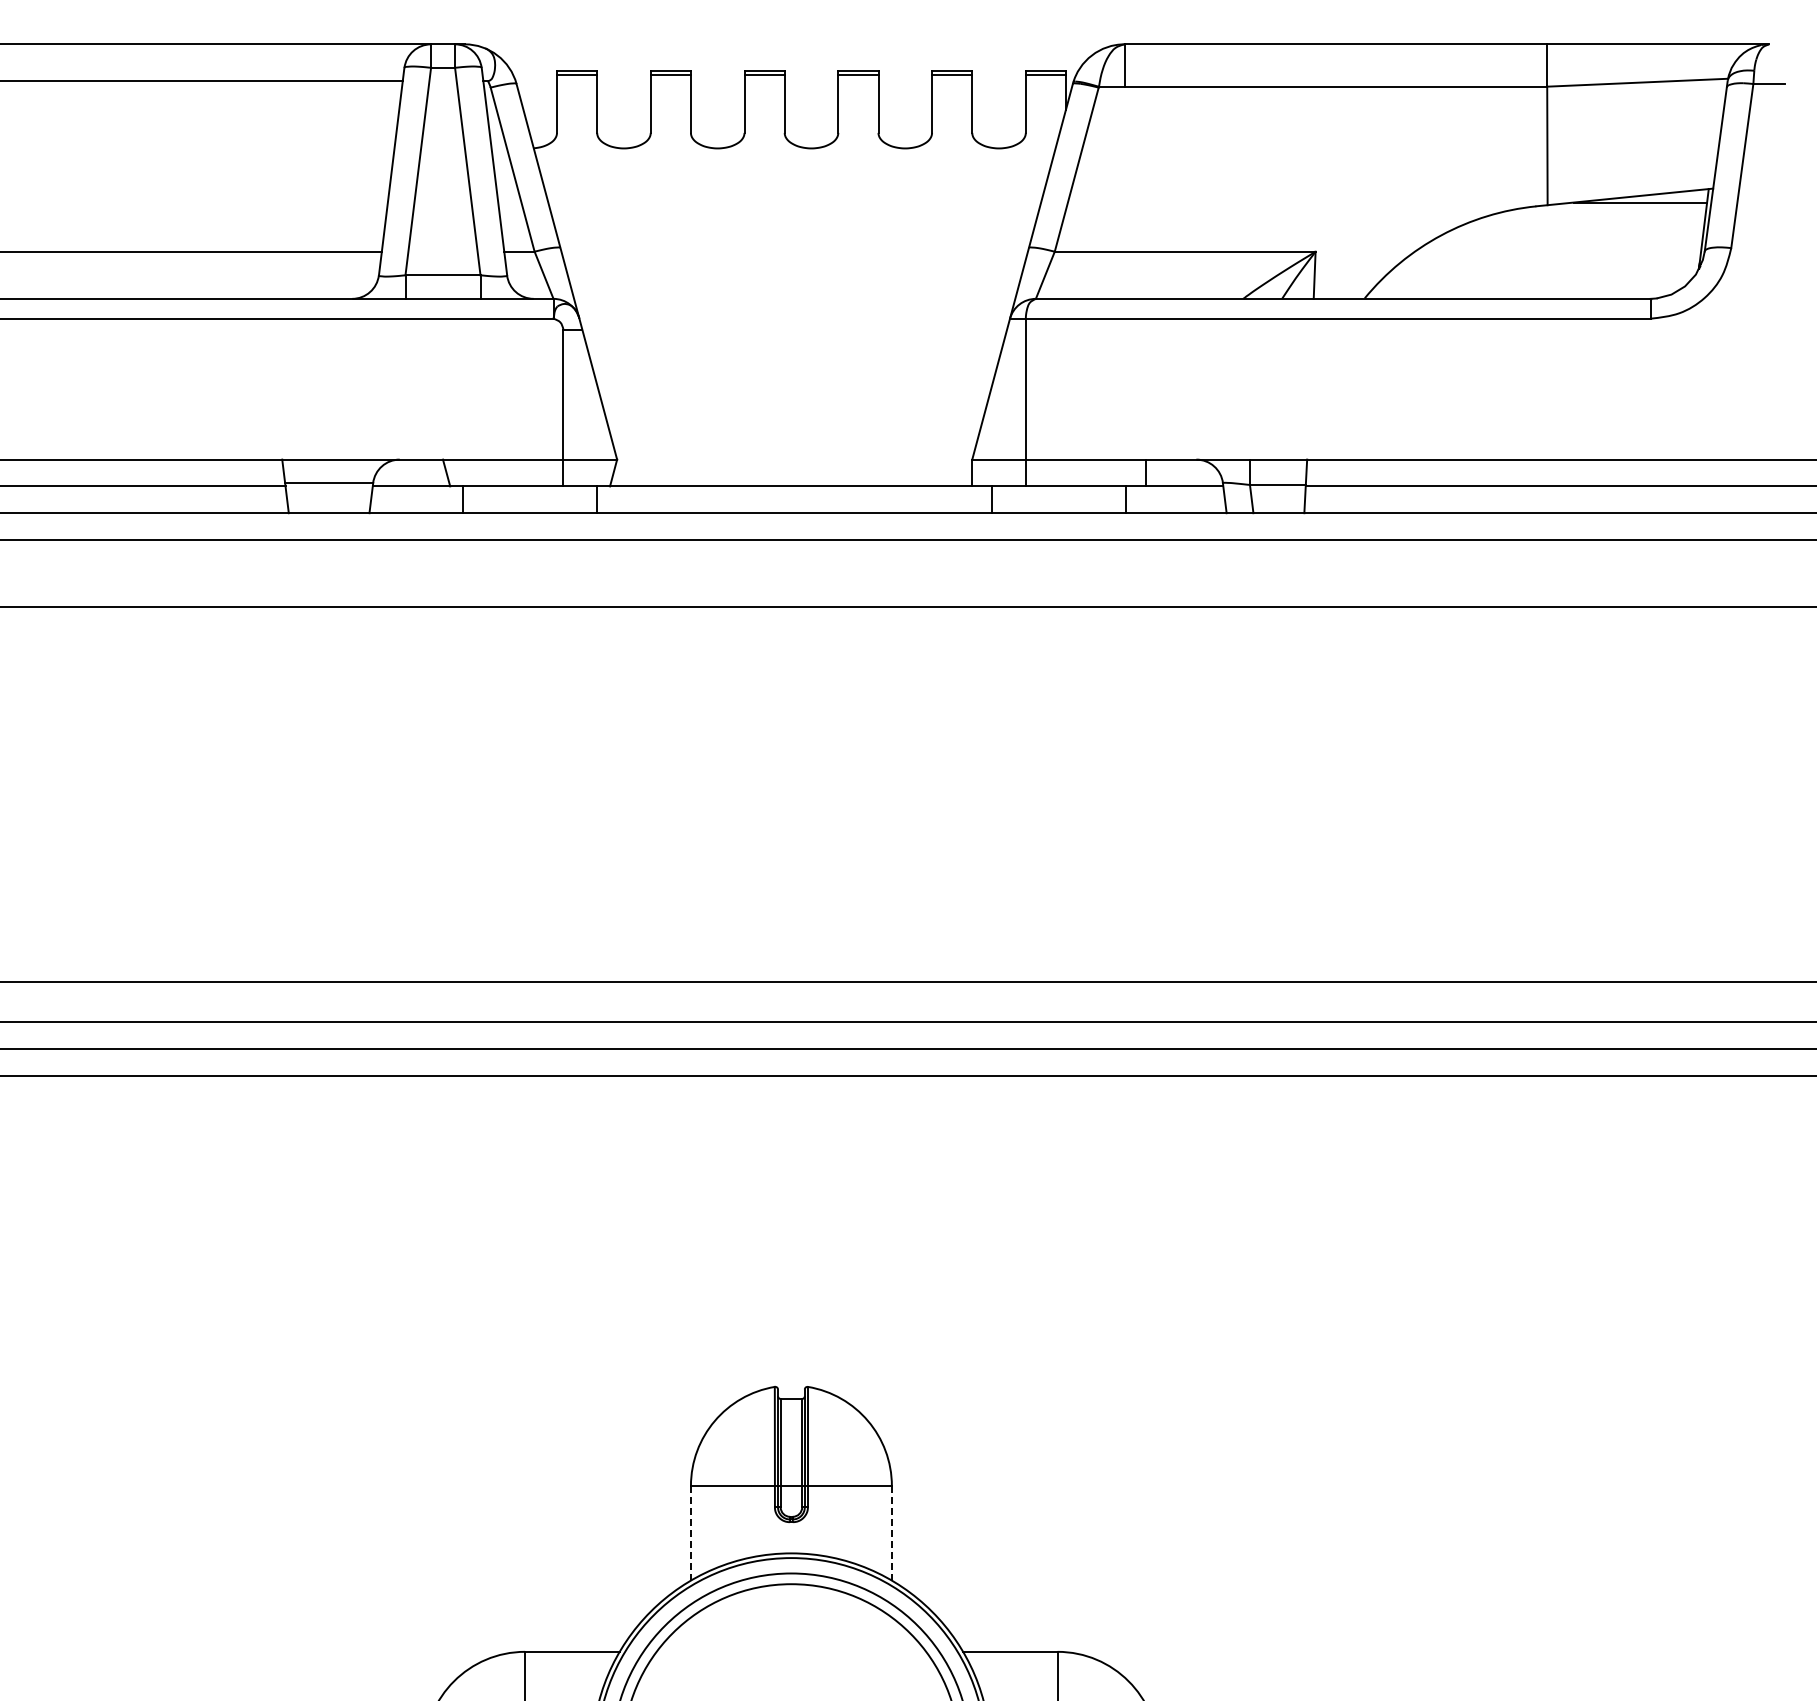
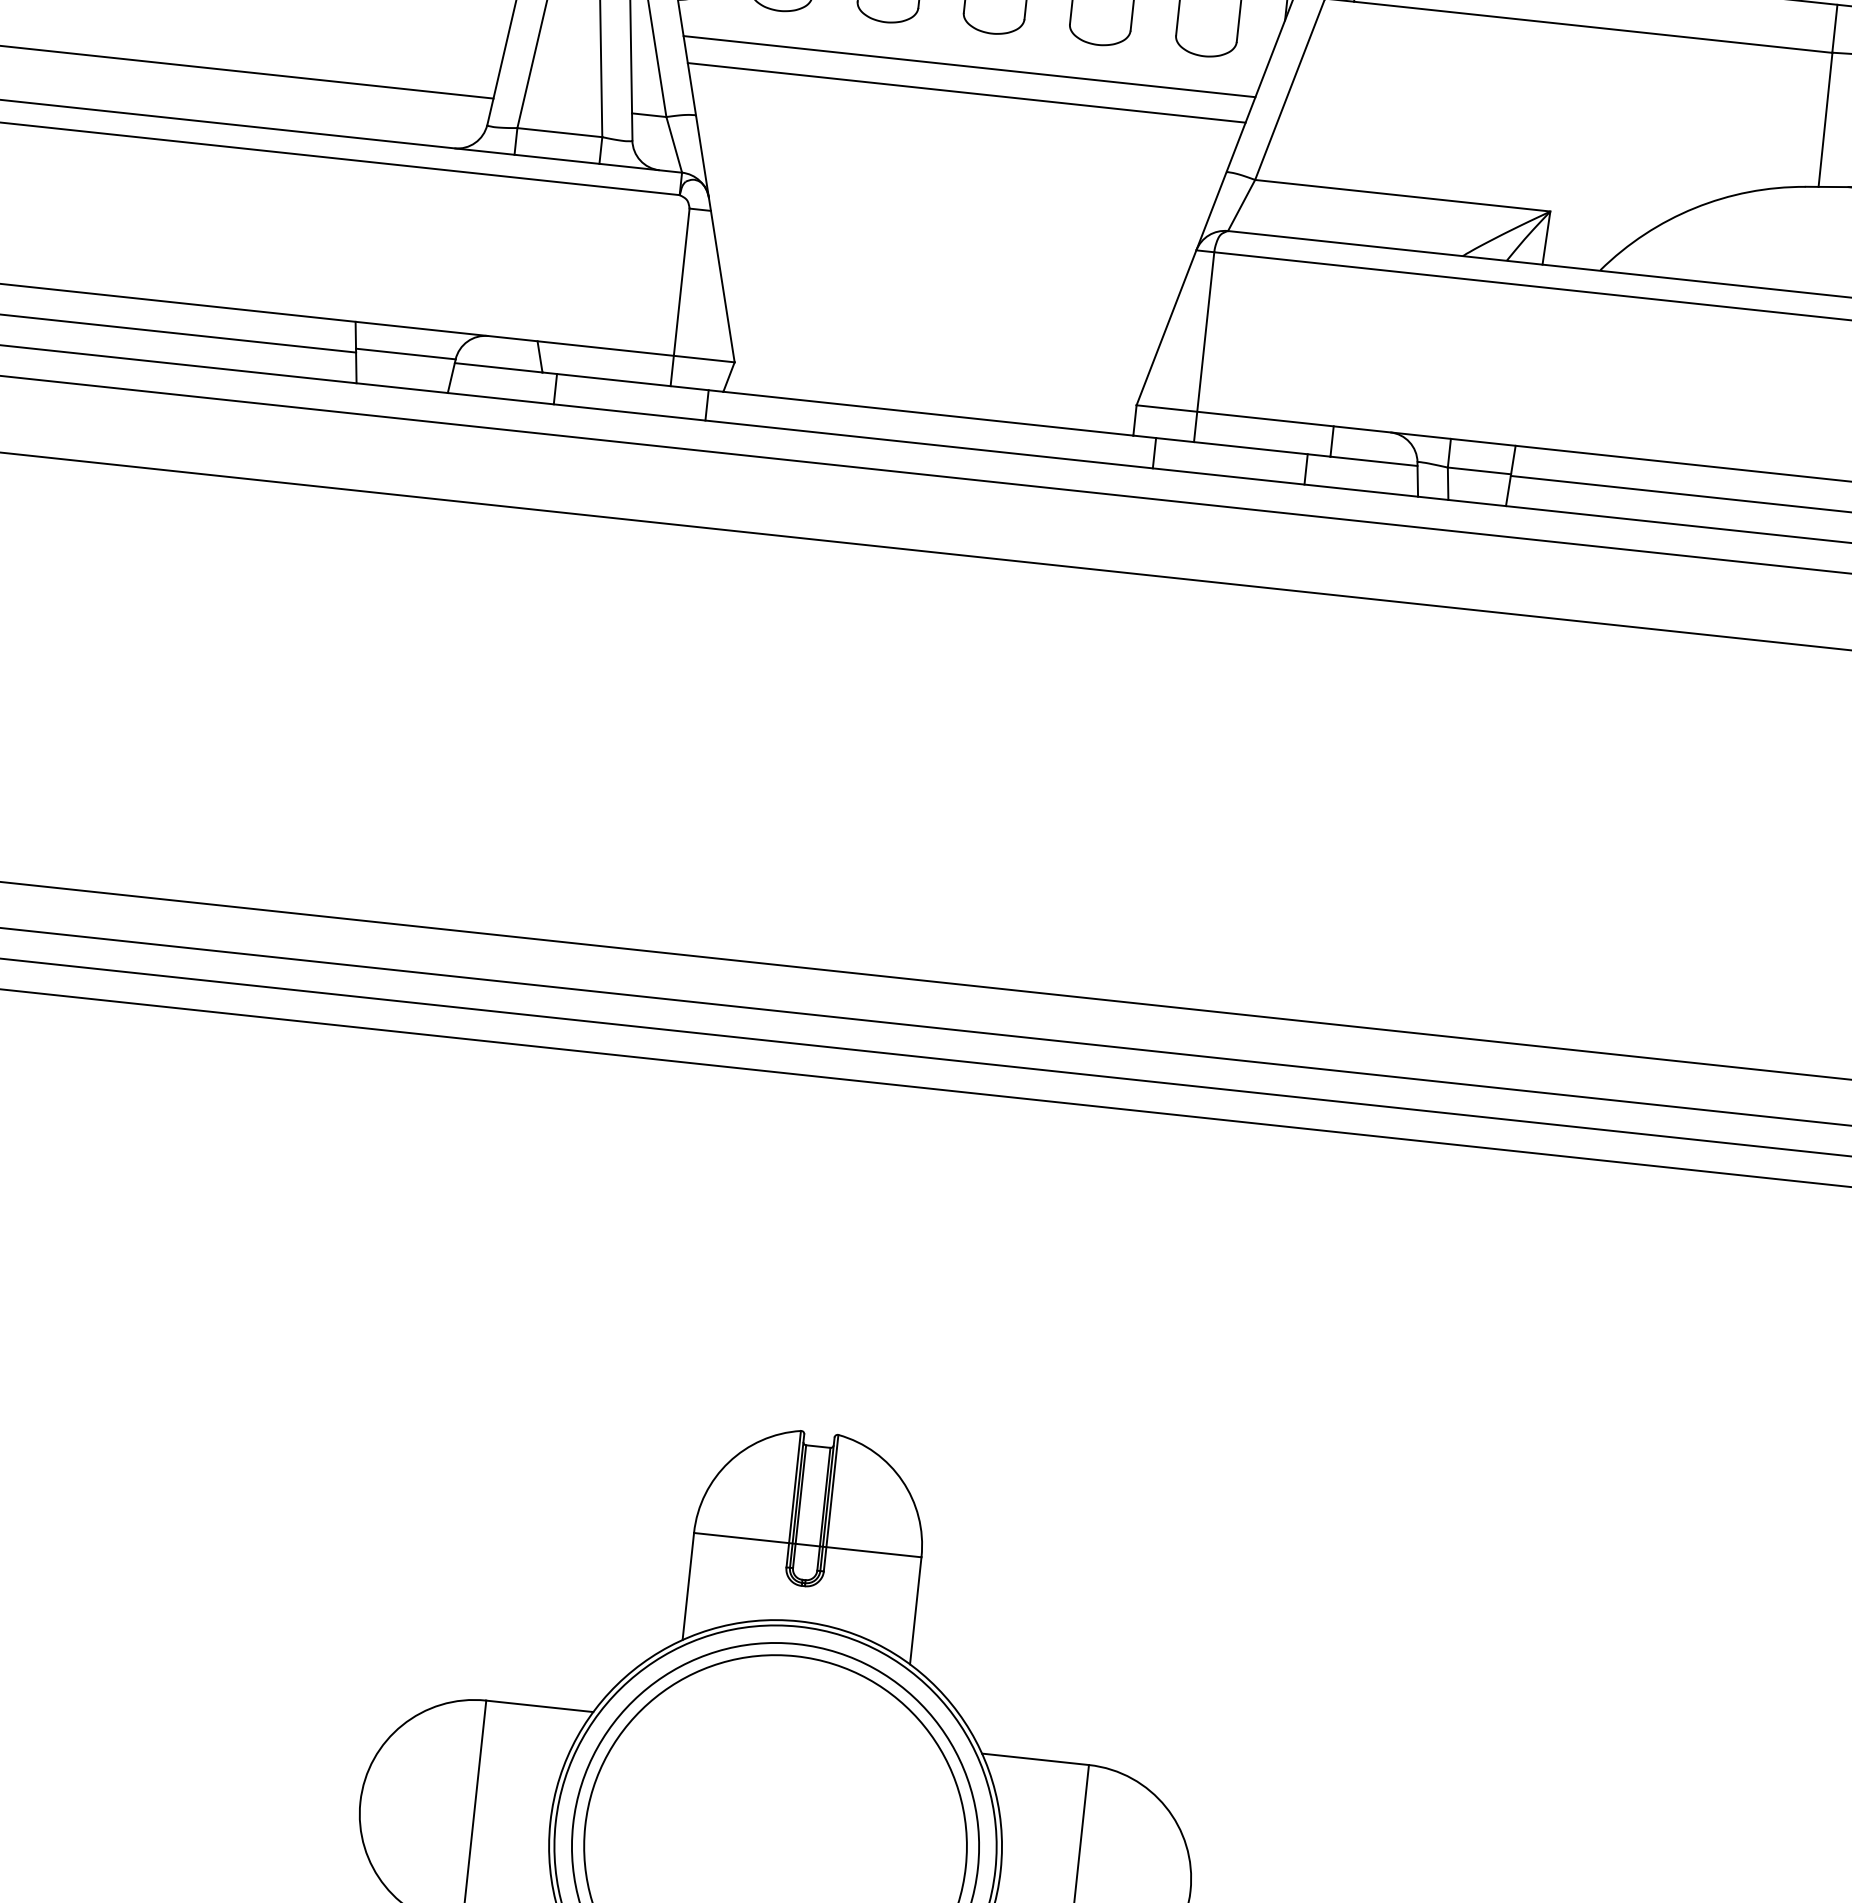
line: (794, 179) -> (969, 66), added
line: (794, 202) -> (966, 92), added
line: (690, 1532) -> (687, 1585), dashed -> solid
line: (891, 1532) -> (915, 1609), dashed -> solid

